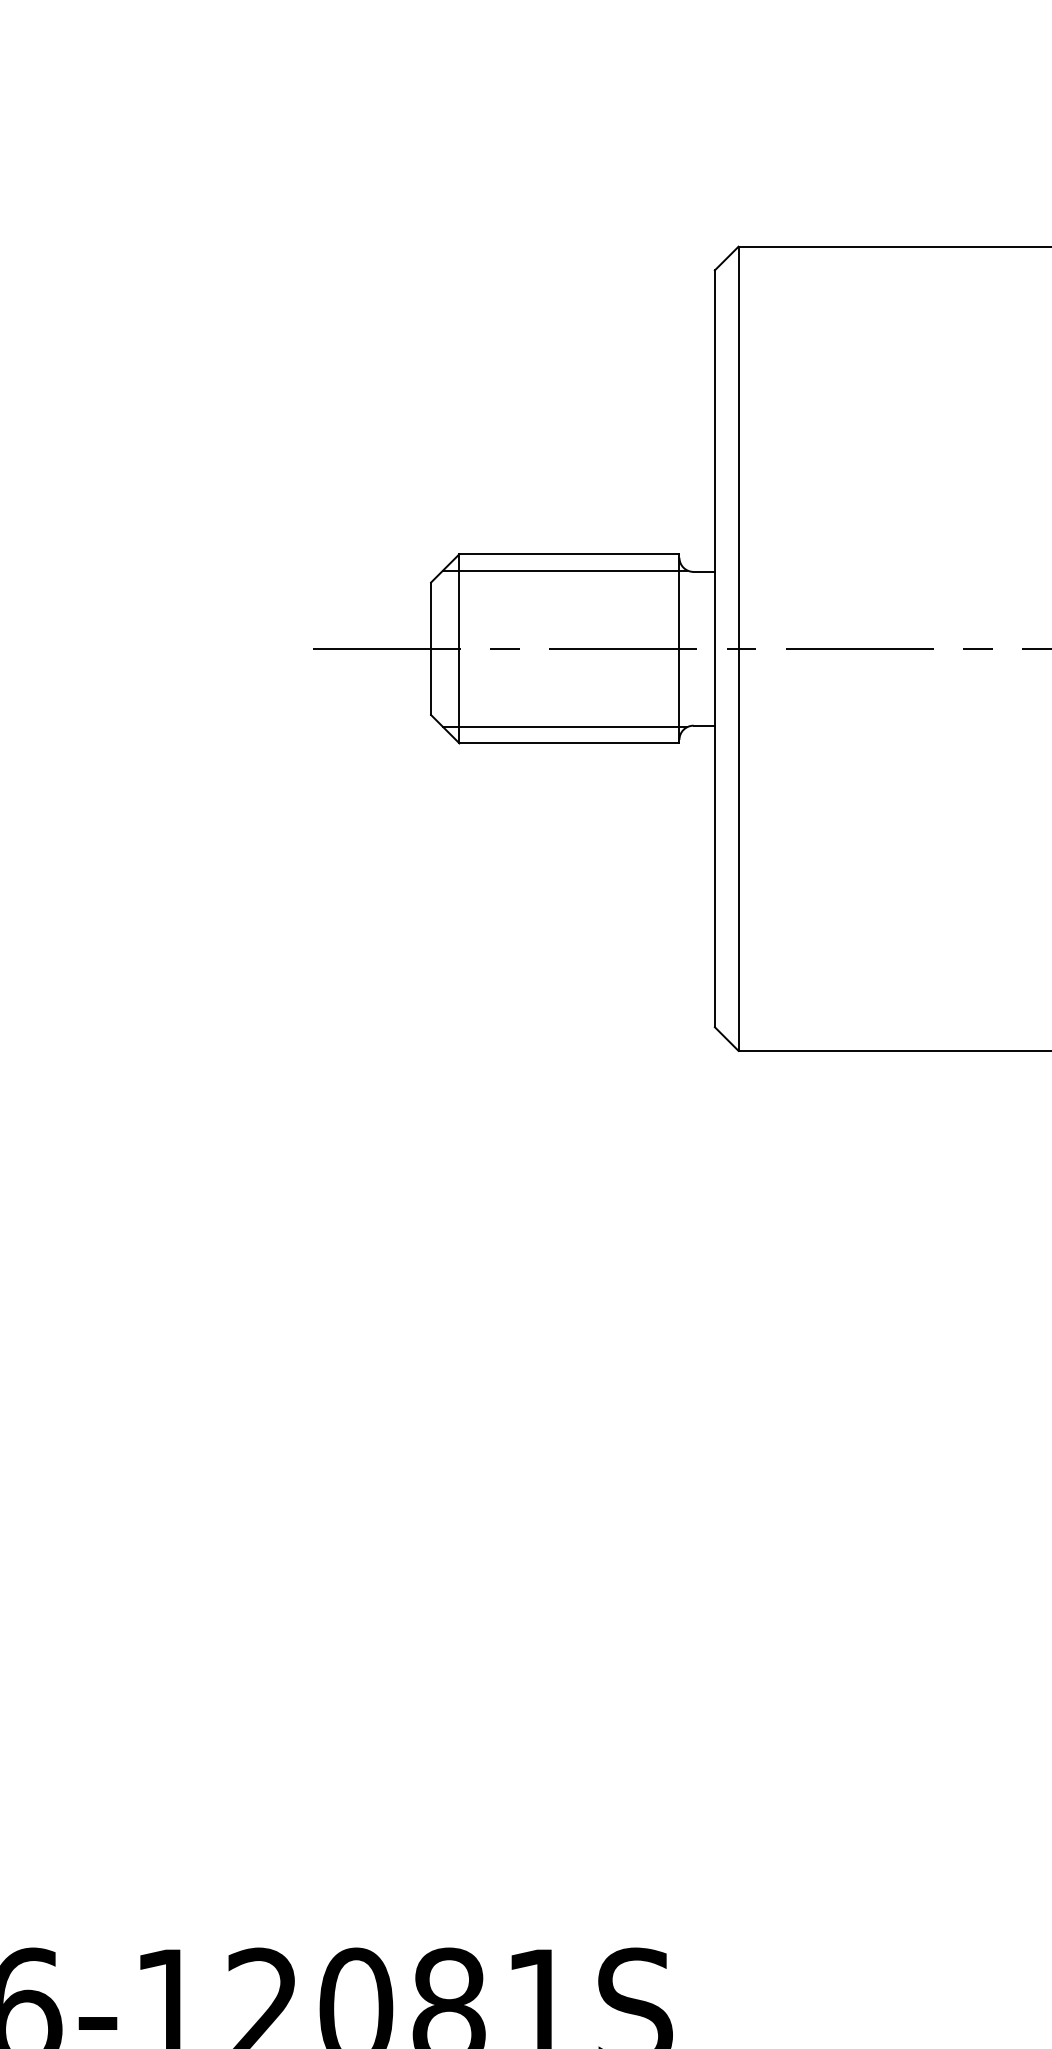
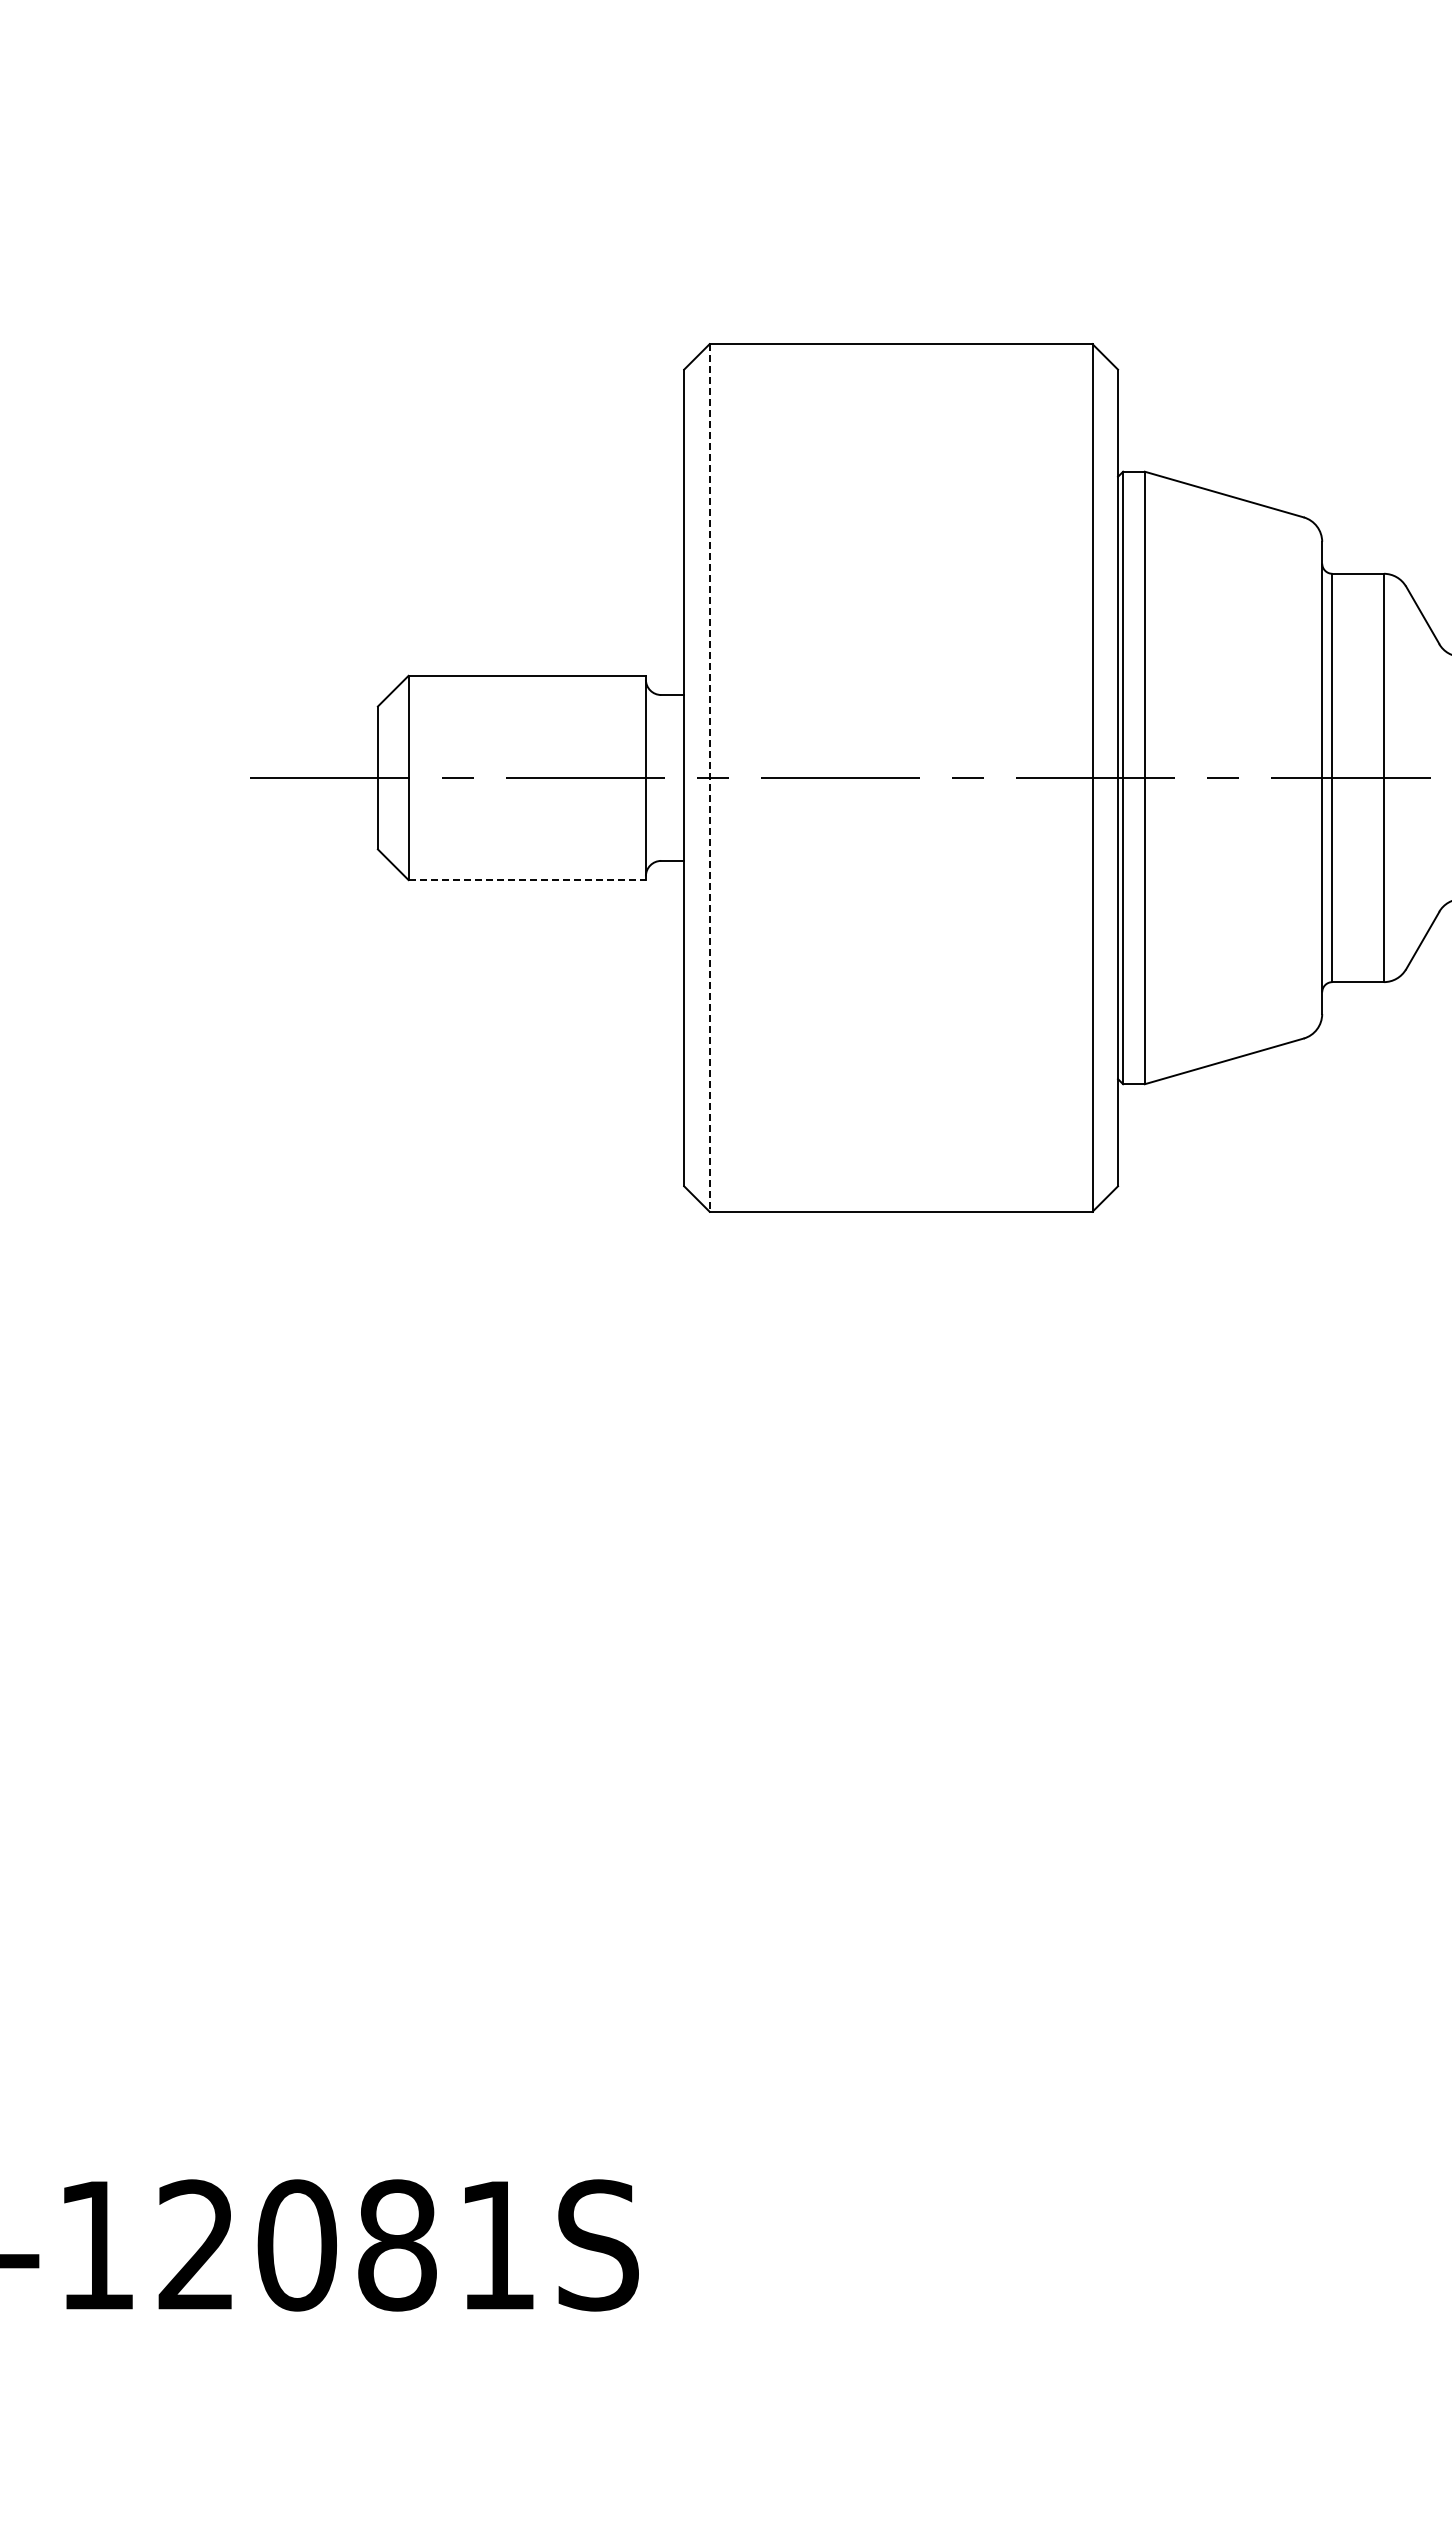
line: (565, 570) -> (522, 693), removed
line: (738, 648) -> (709, 777), solid -> dashed
line: (565, 727) -> (522, 862), removed
line: (569, 743) -> (527, 880), solid -> dashed

